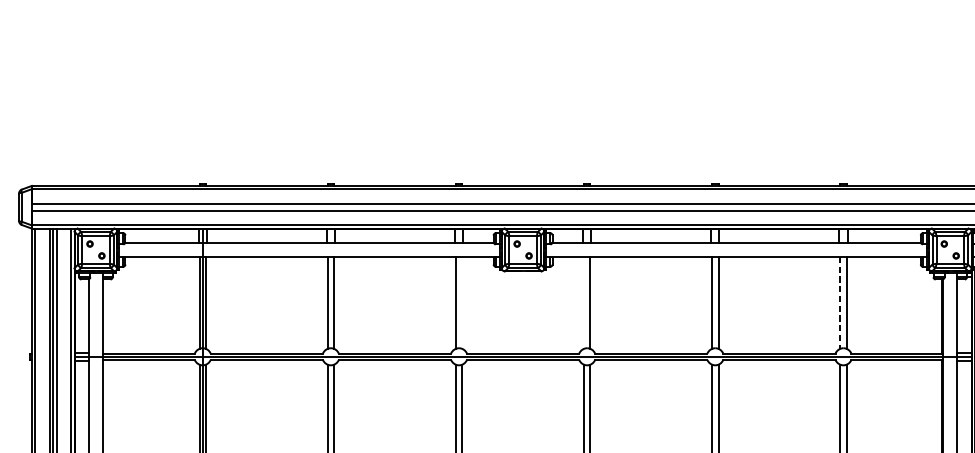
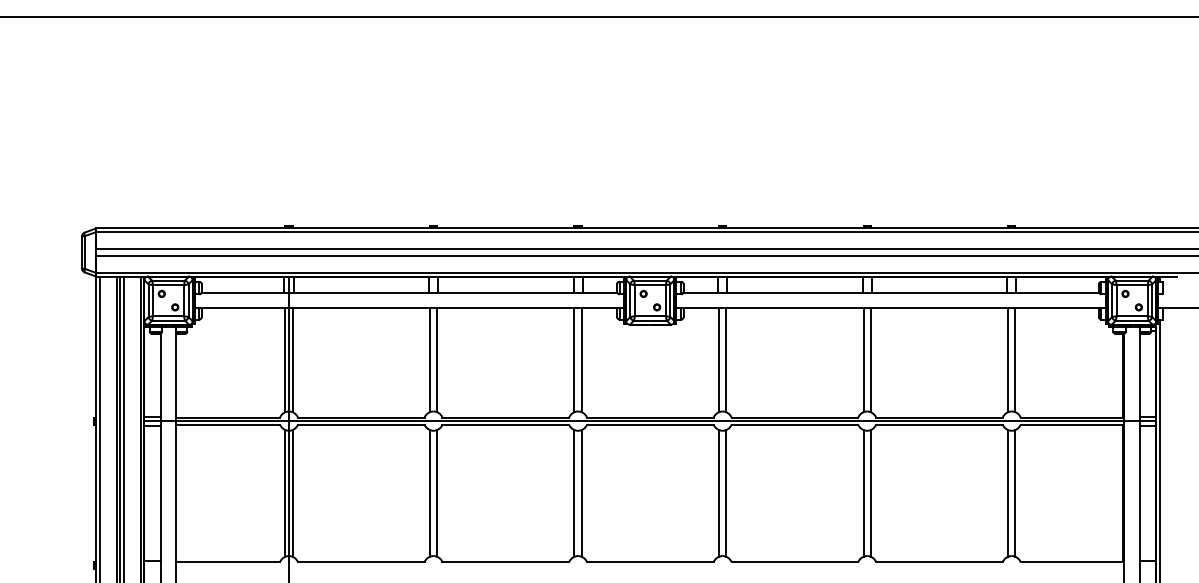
line: (462, 303) -> (581, 360), added
line: (584, 303) -> (719, 360), added
line: (840, 303) -> (1008, 360), dashed -> solid

